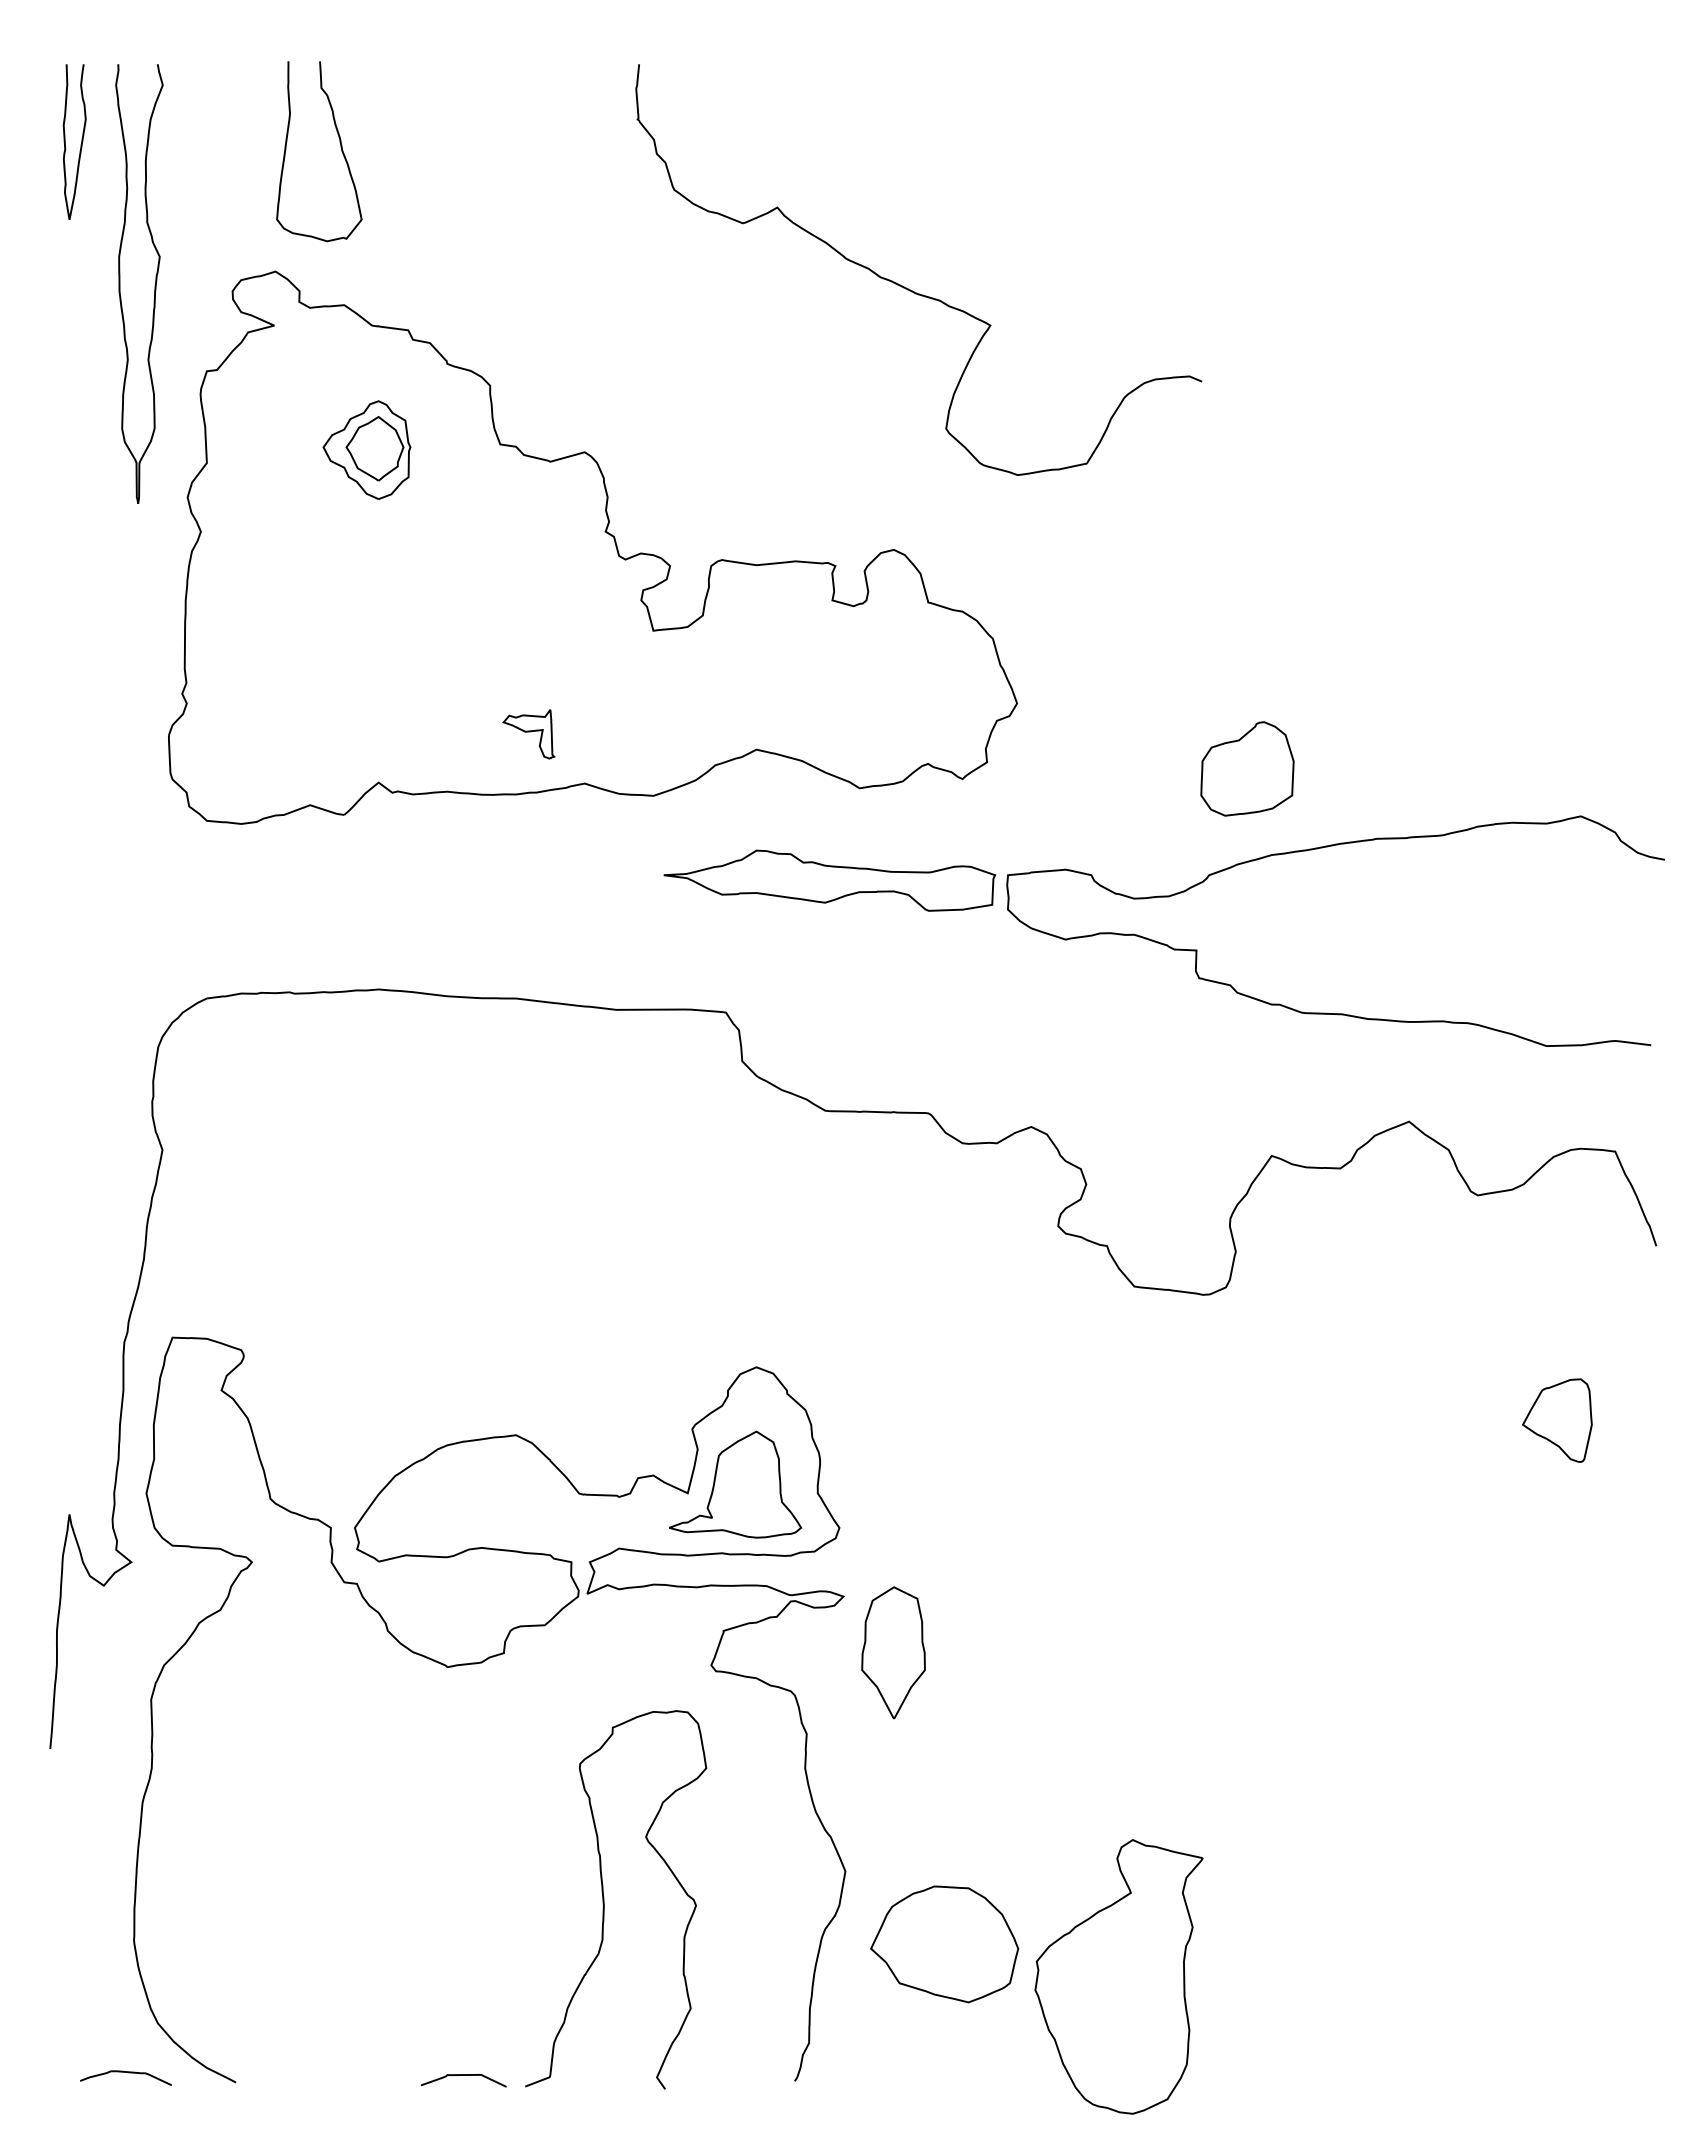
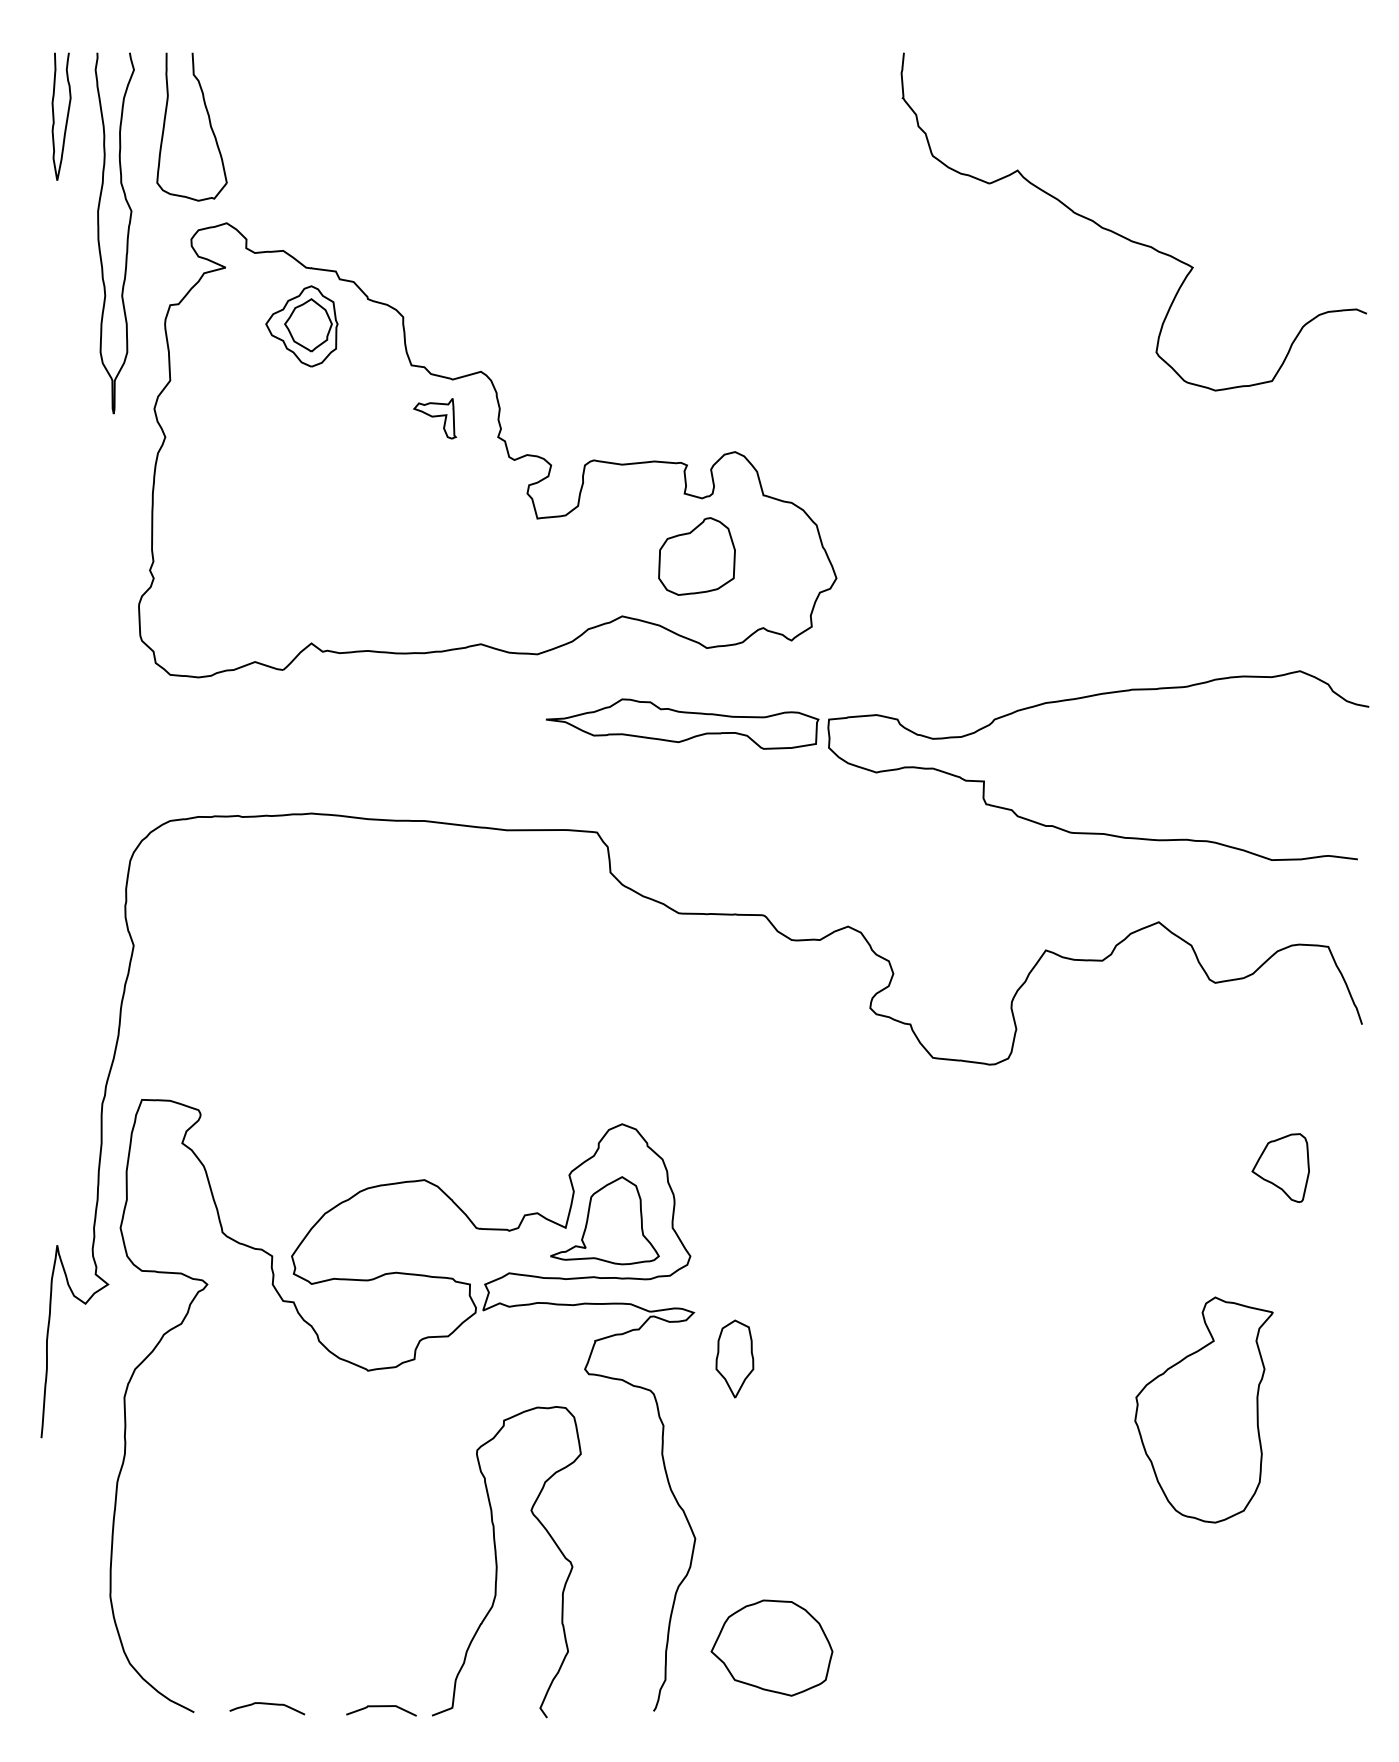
part: (340, 147) -> (209, 123), moved
curve: (908, 288) -> (1125, 237), moved
part: (366, 449) -> (301, 325), moved
part: (528, 734) -> (434, 418), moved
part: (1247, 768) -> (697, 556), moved
part: (893, 1652) -> (734, 1358), size x0.71
part: (944, 1944) -> (771, 1648), moved
part: (1118, 1976) -> (1203, 1409), moved
curve: (125, 2072) -> (266, 1704), moved

